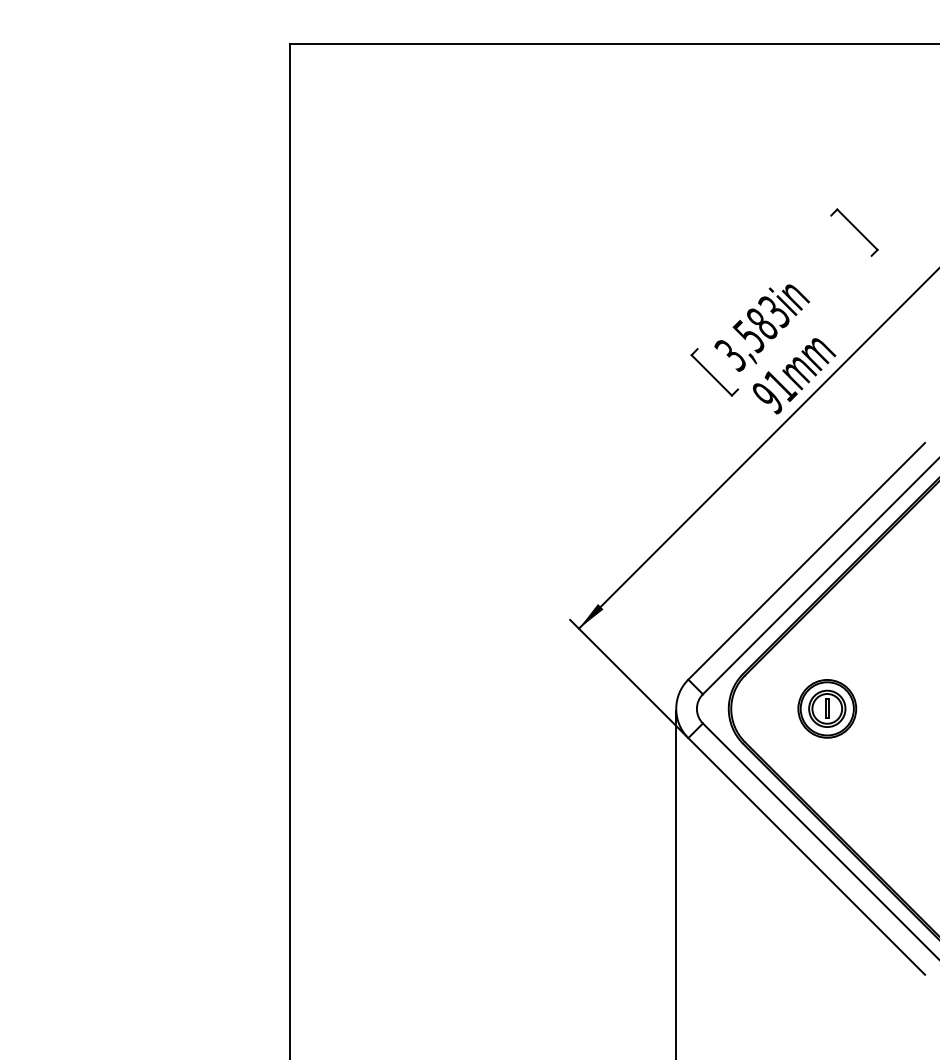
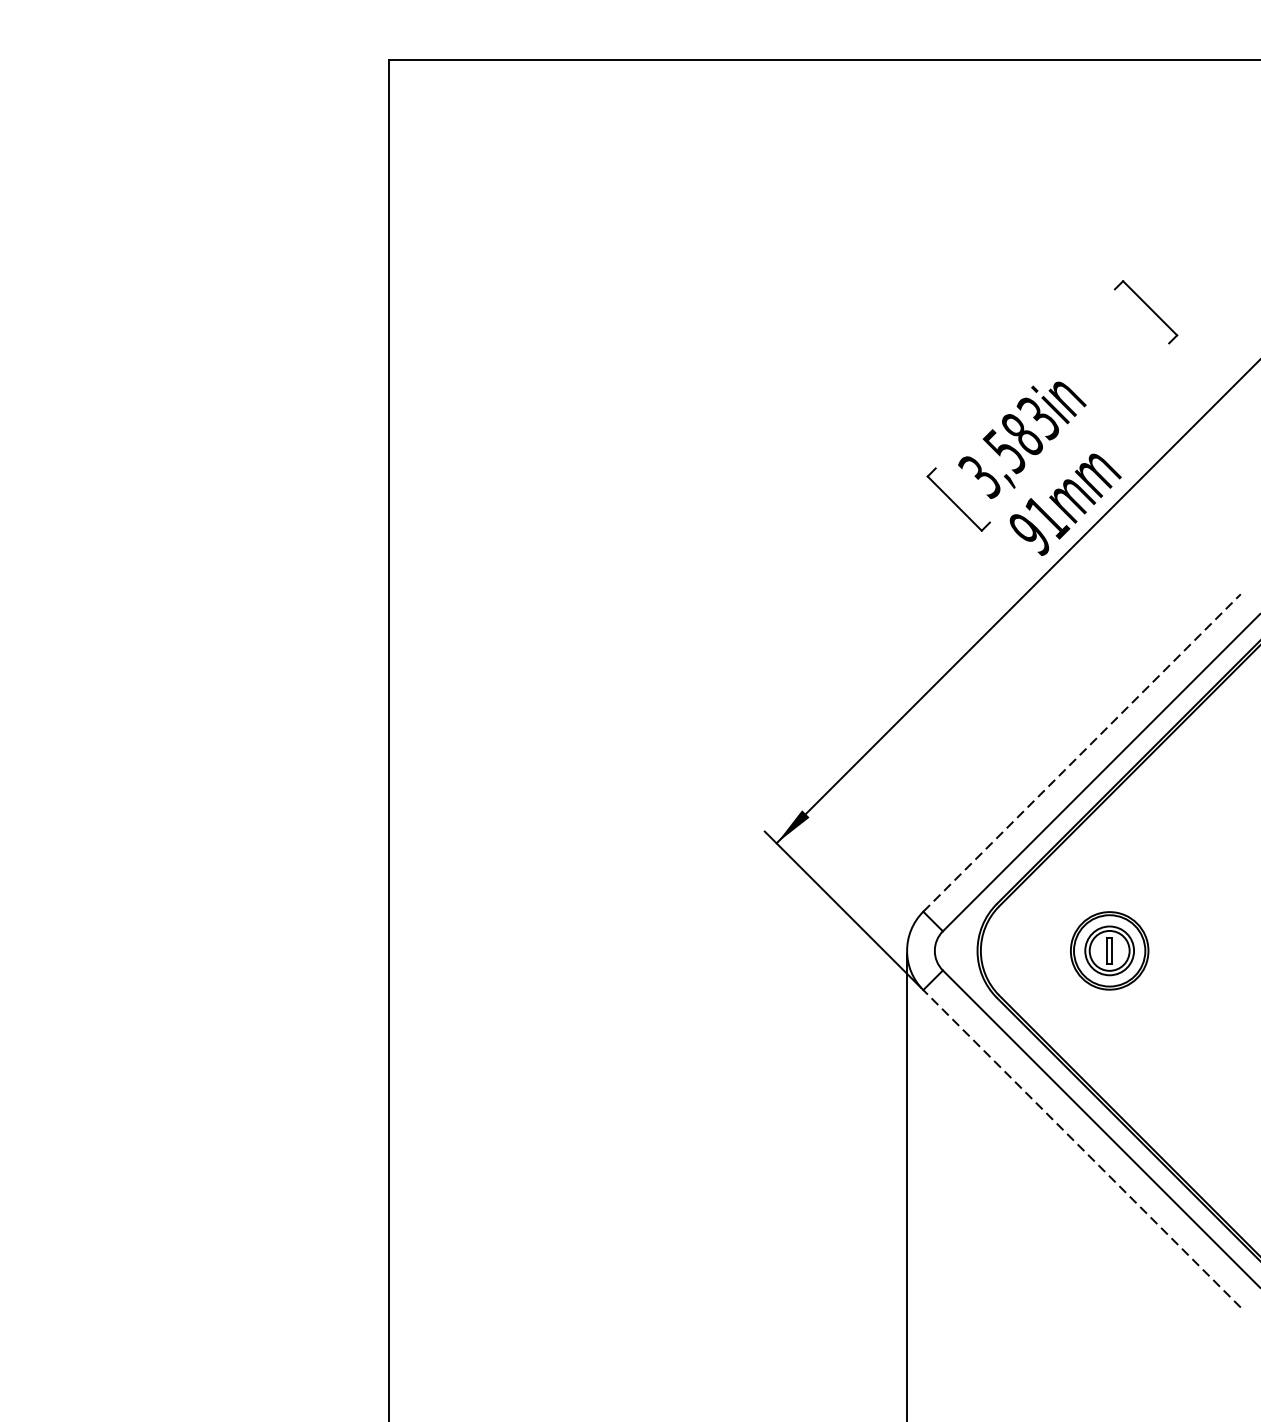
line: (807, 560) -> (1083, 751), solid -> dashed
line: (806, 856) -> (1081, 1148), solid -> dashed

